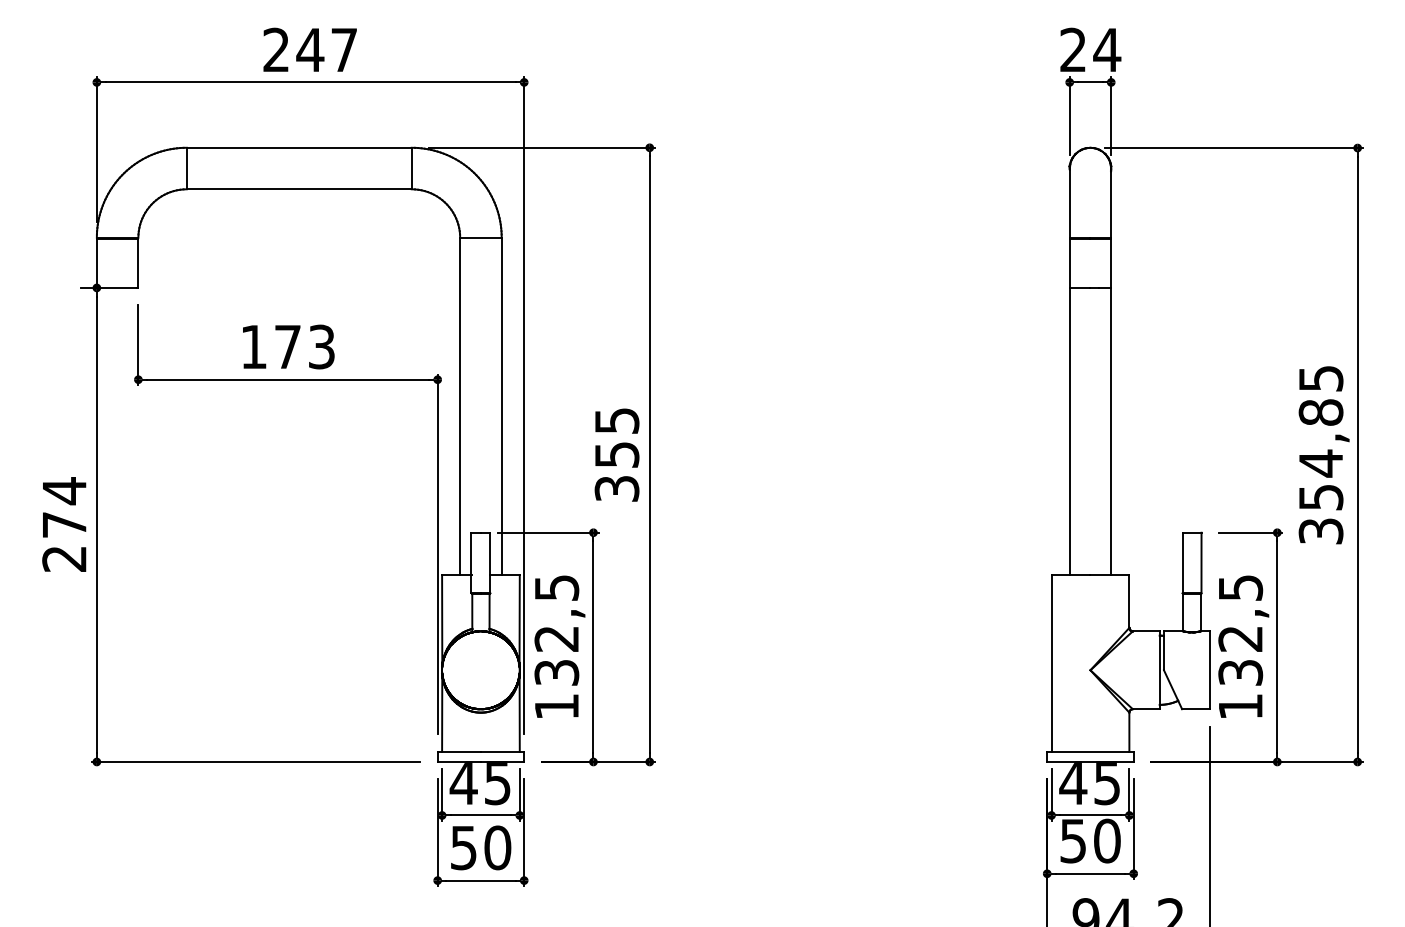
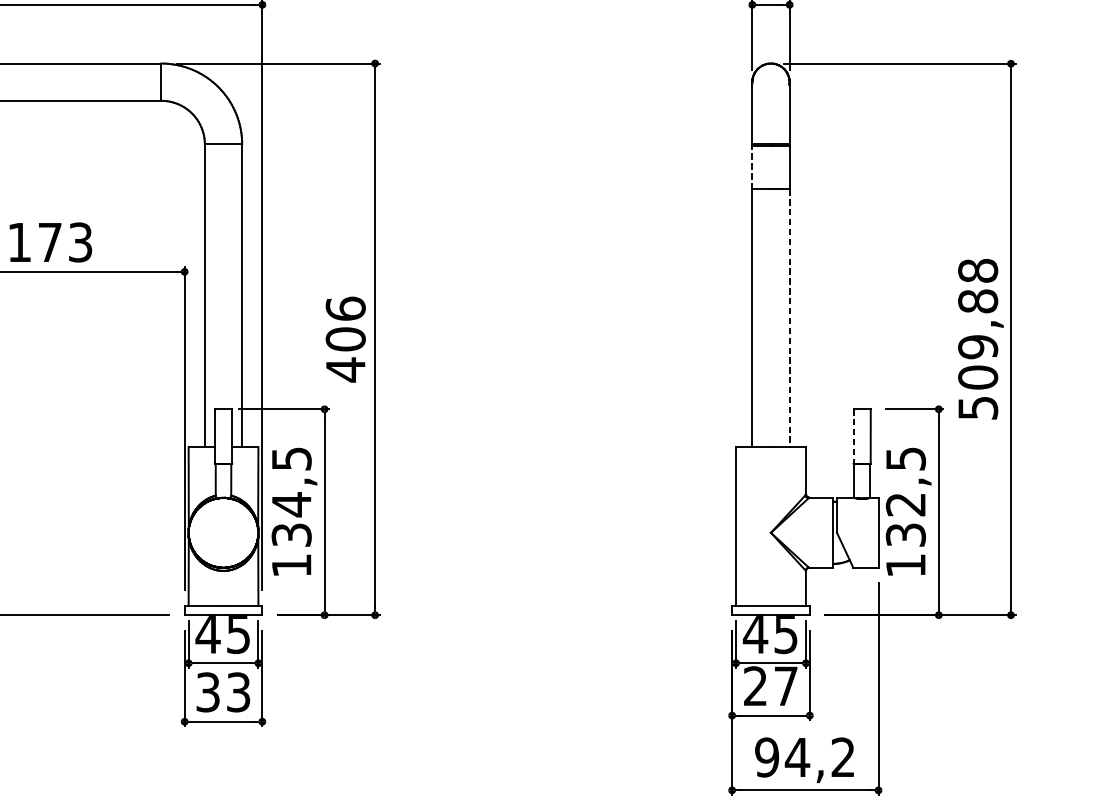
line: (1069, 263) -> (752, 167), solid -> dashed
line: (1111, 431) -> (789, 318), solid -> dashed
text: (1320, 454) -> (977, 339), 354,85 -> 509,88
text: (616, 455) -> (345, 339), 355 -> 406
line: (1182, 563) -> (853, 436), solid -> dashed
text: (556, 638) -> (291, 504), 132,5 -> 134,5
text: (1090, 840) -> (771, 685), 50 -> 27
text: (481, 847) -> (224, 692), 50 -> 33

